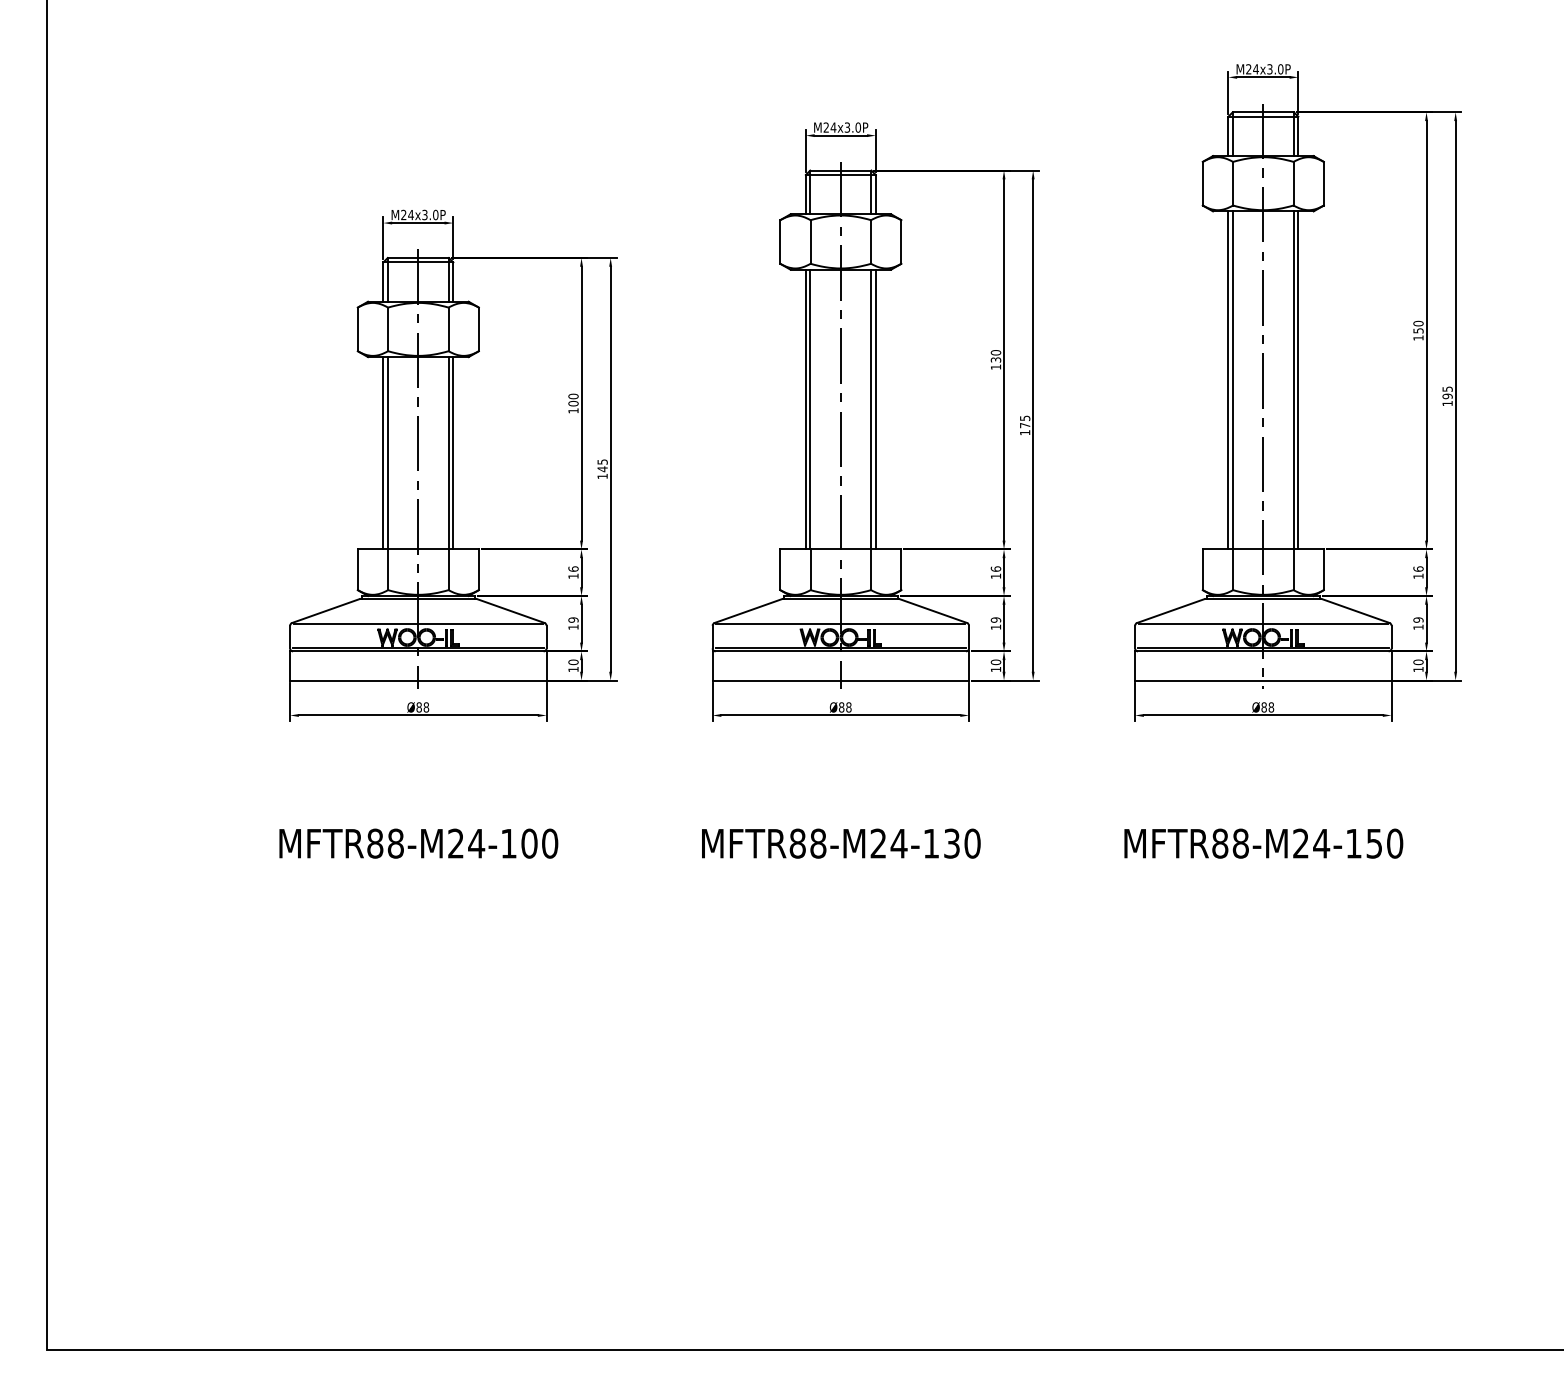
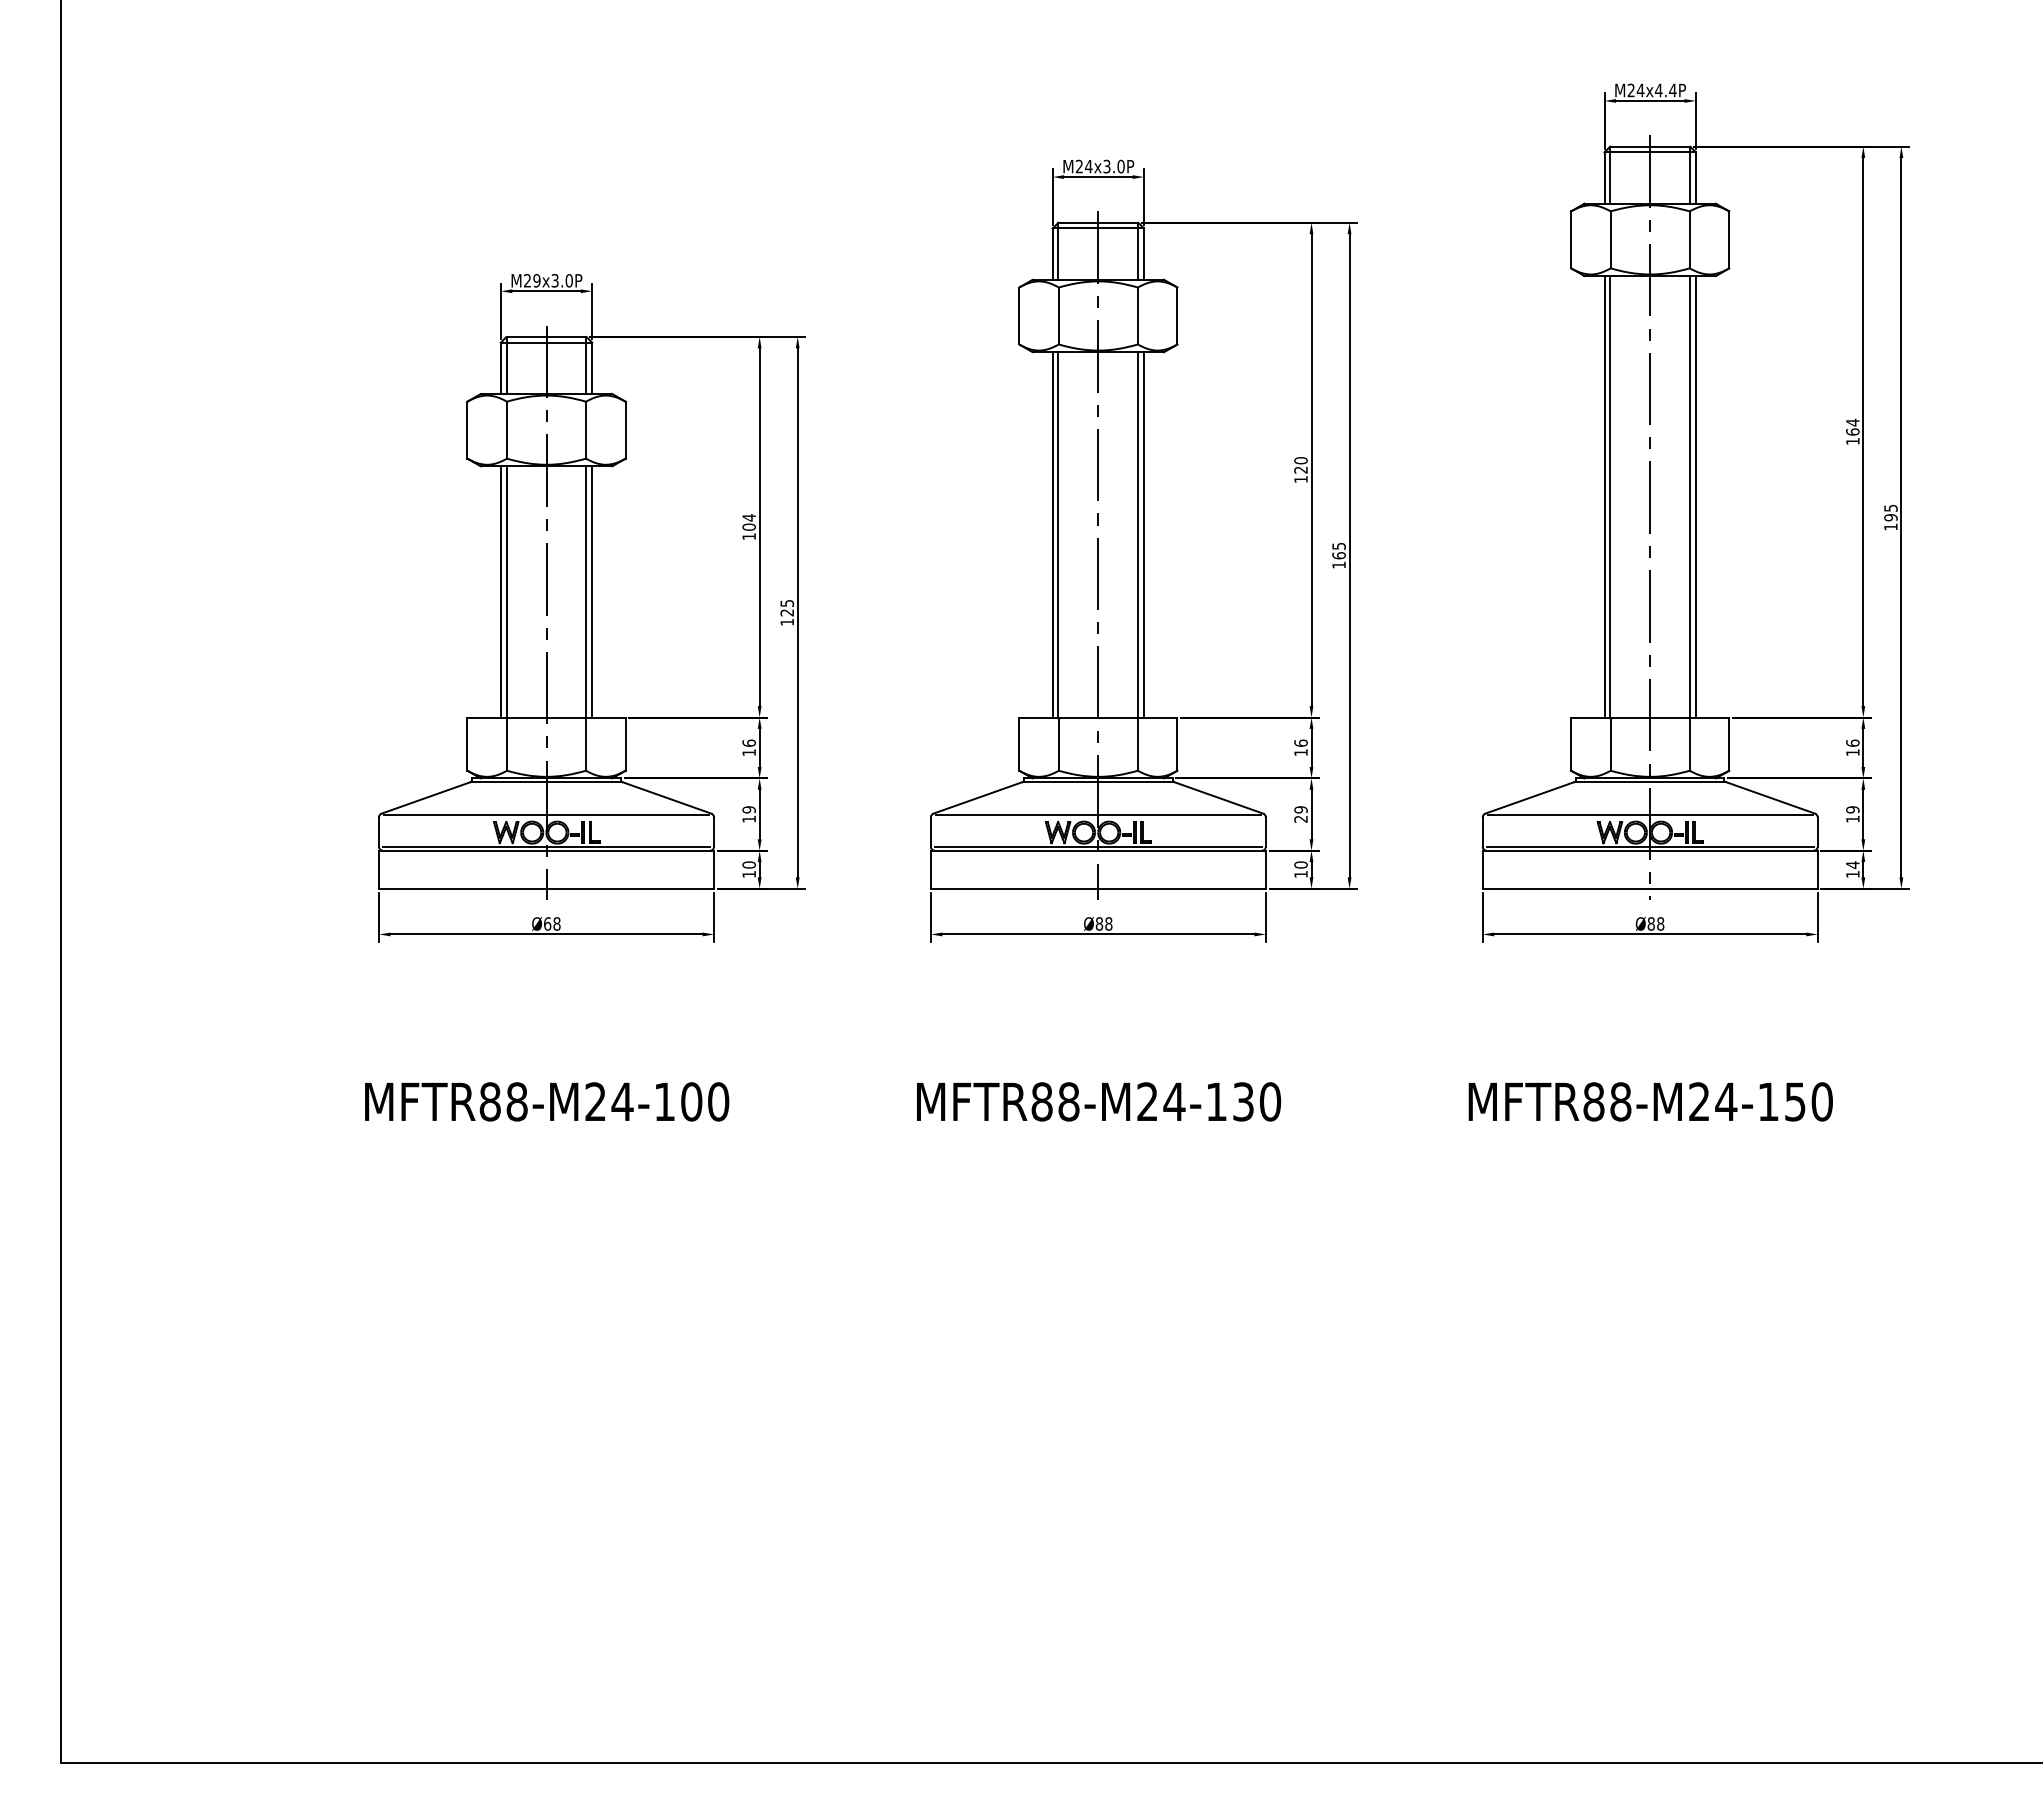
text: (1275, 69) -> (1665, 90), M24x3.0P -> M24x4.4P
text: (410, 214) -> (536, 280), M24x3.0P -> M29x3.0P
text: (1418, 326) -> (1852, 426), 150 -> 164
text: (995, 359) -> (1300, 469), 130 -> 120
text: (572, 396) -> (748, 517), 100 -> 104
text: (1024, 425) -> (1338, 555), 175 -> 165
text: (602, 468) -> (786, 612), 145 -> 125
text: (995, 627) -> (1300, 819), 19 -> 29
text: (1418, 661) -> (1852, 864), 10 -> 14
text: (419, 707) -> (547, 923), Ø88 -> Ø68

